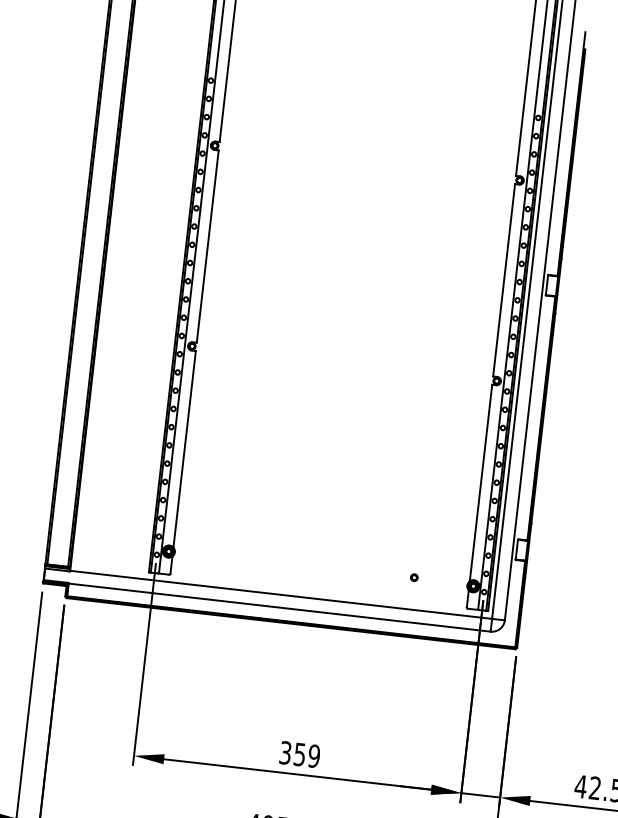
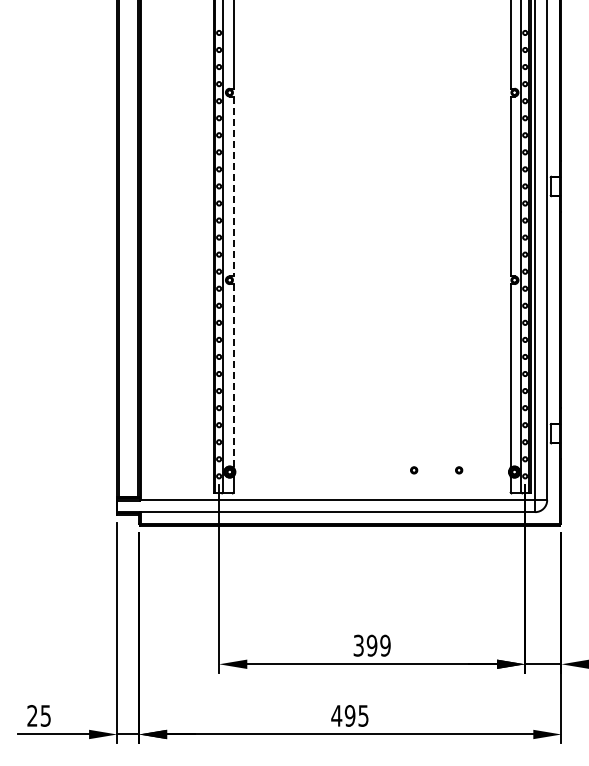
line: (207, 246) -> (233, 186), solid -> dashed
line: (184, 448) -> (233, 375), solid -> dashed
part: (366, 572) -> (414, 470), added
text: (299, 754) -> (371, 645), 359 -> 399

